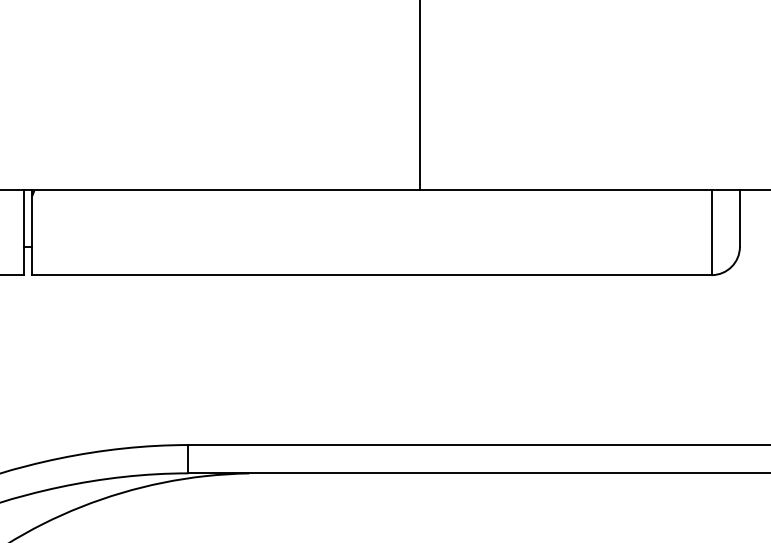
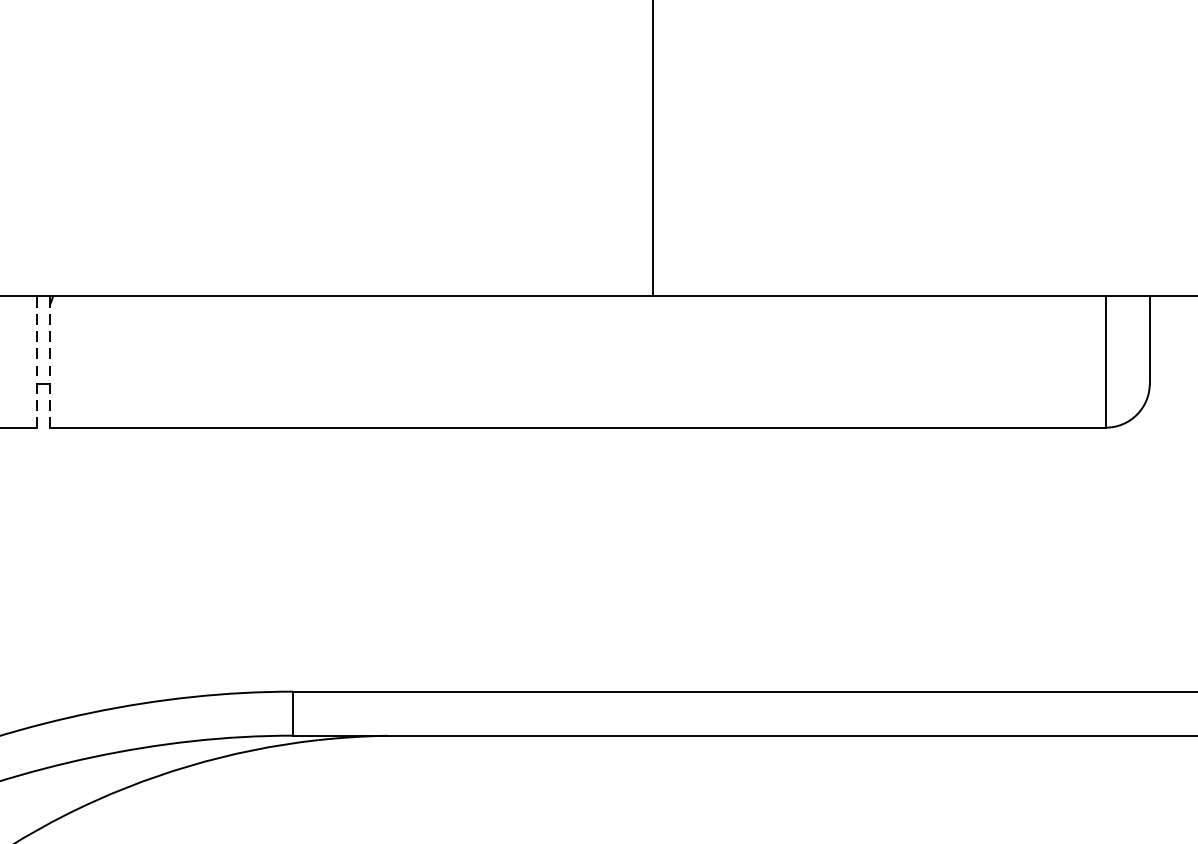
line: (23, 232) -> (36, 361), solid -> dashed
line: (32, 232) -> (50, 361), solid -> dashed

